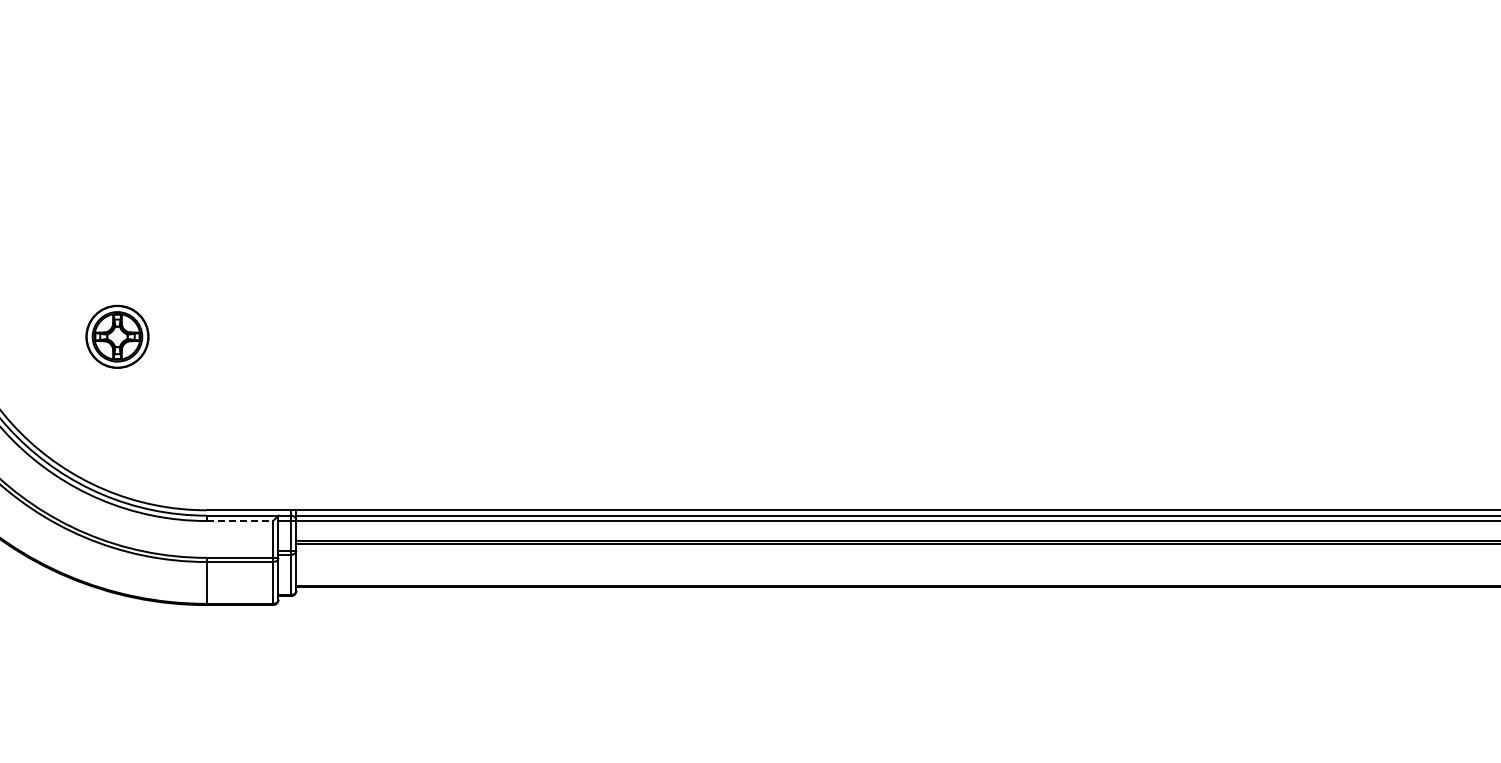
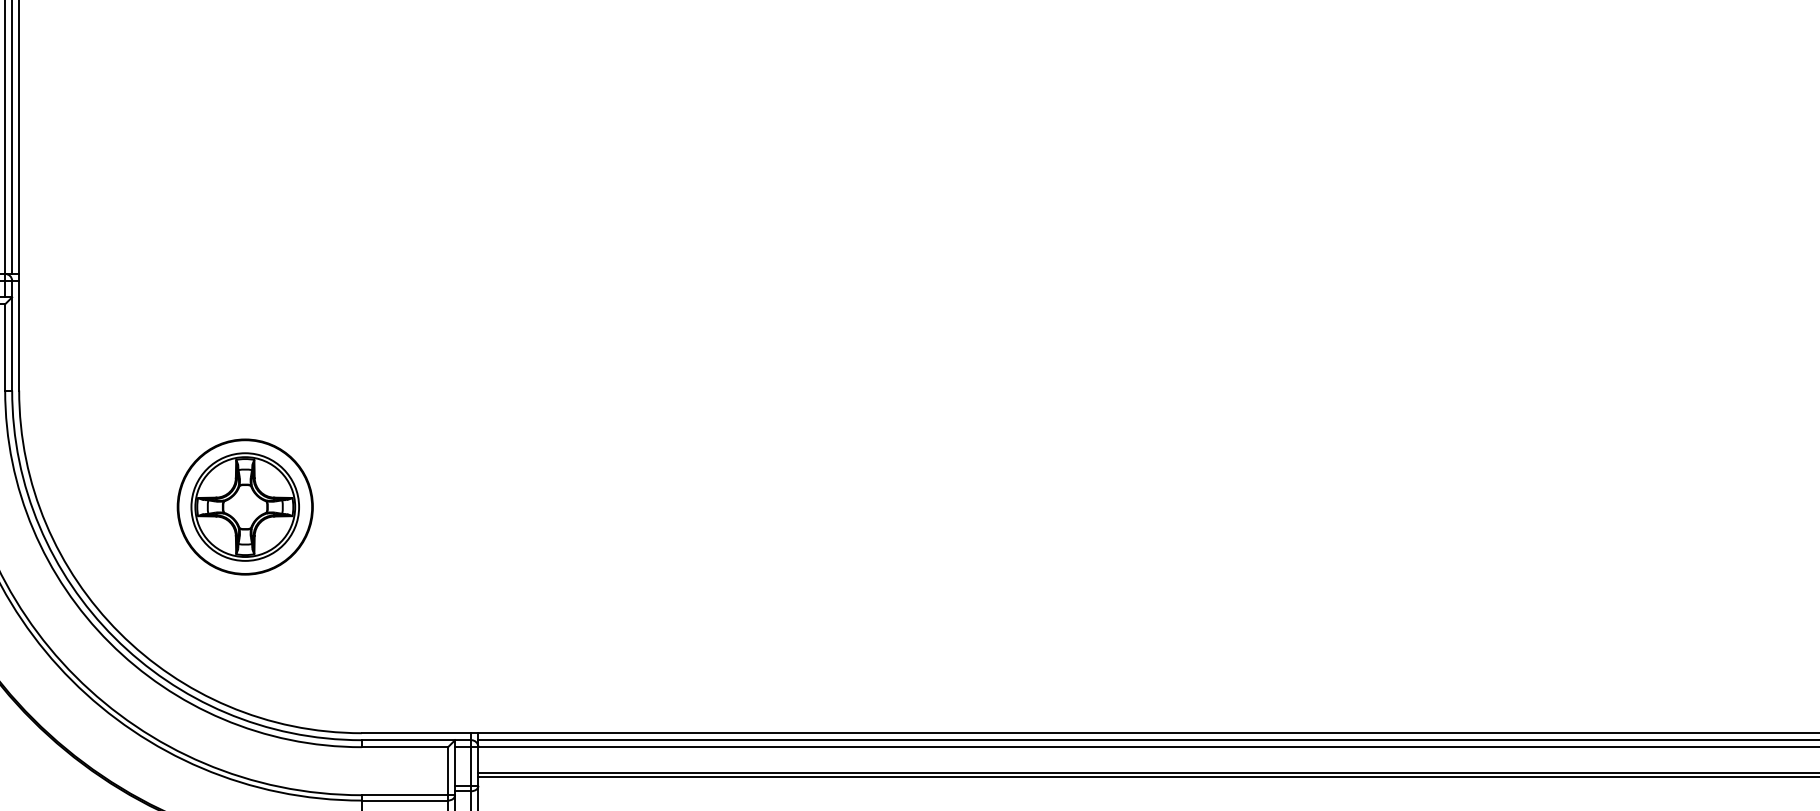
part: (117, 336) -> (245, 506), size x1.67
line: (240, 521) -> (405, 747), dashed -> solid

